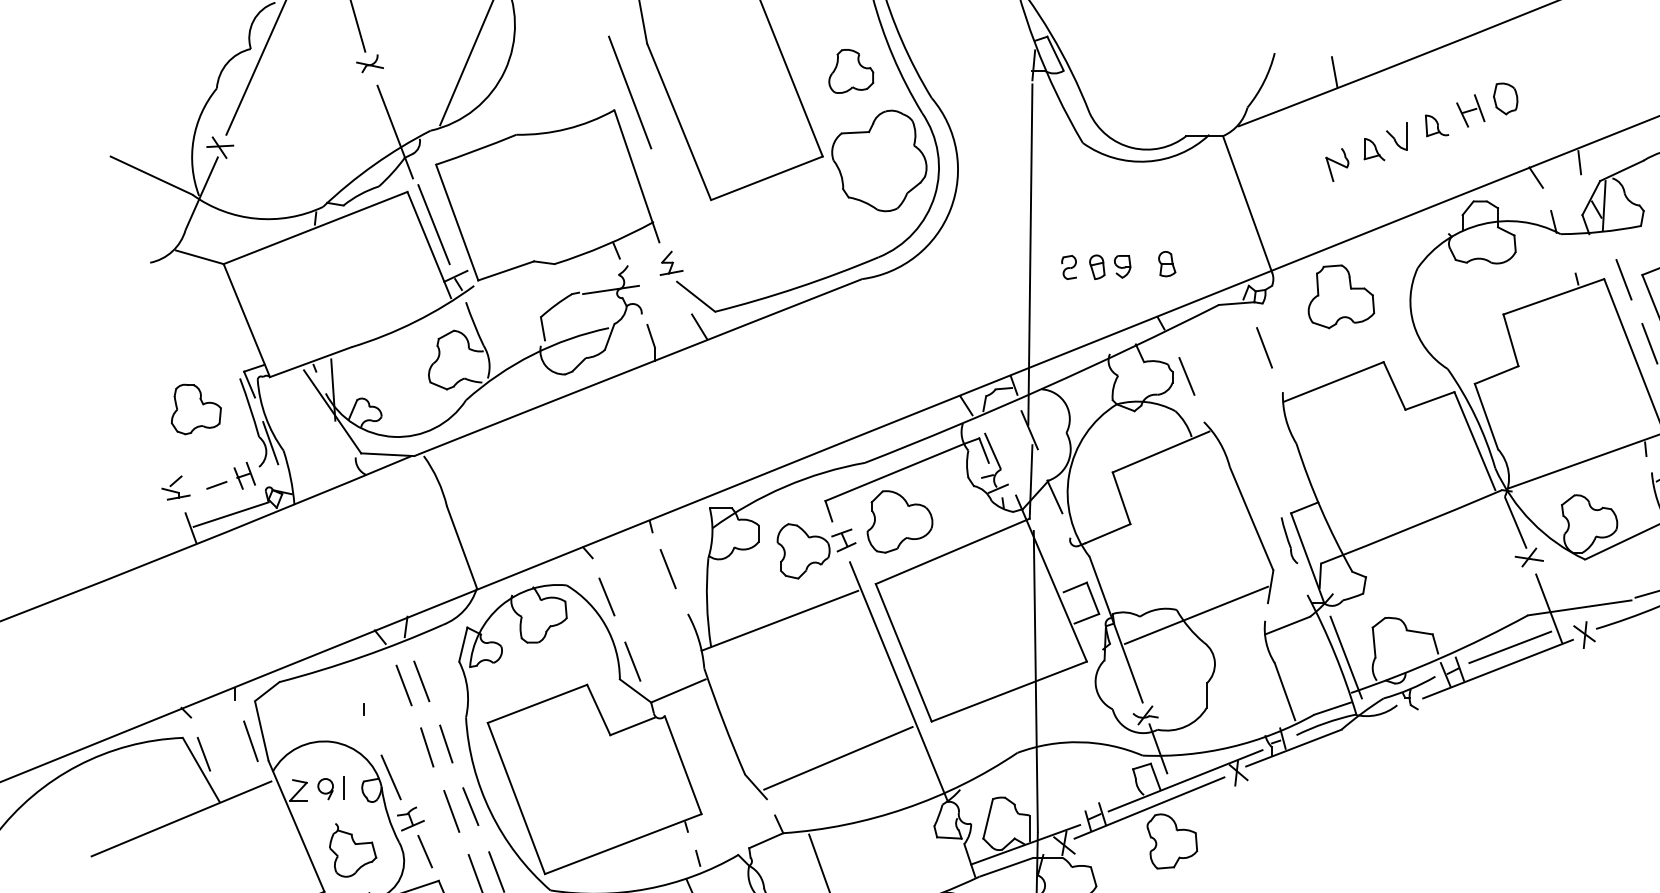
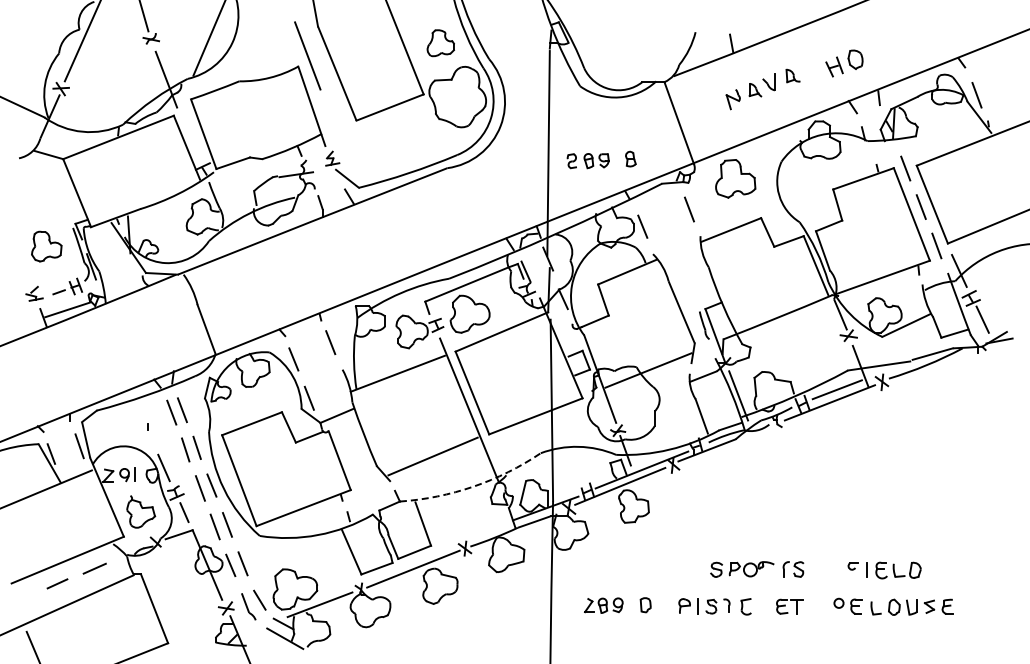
part: (1487, 105) -> (844, 63), moved
line: (433, 224) -> (189, 135), removed
arc: (905, 808) -> (473, 486), solid -> dashed

